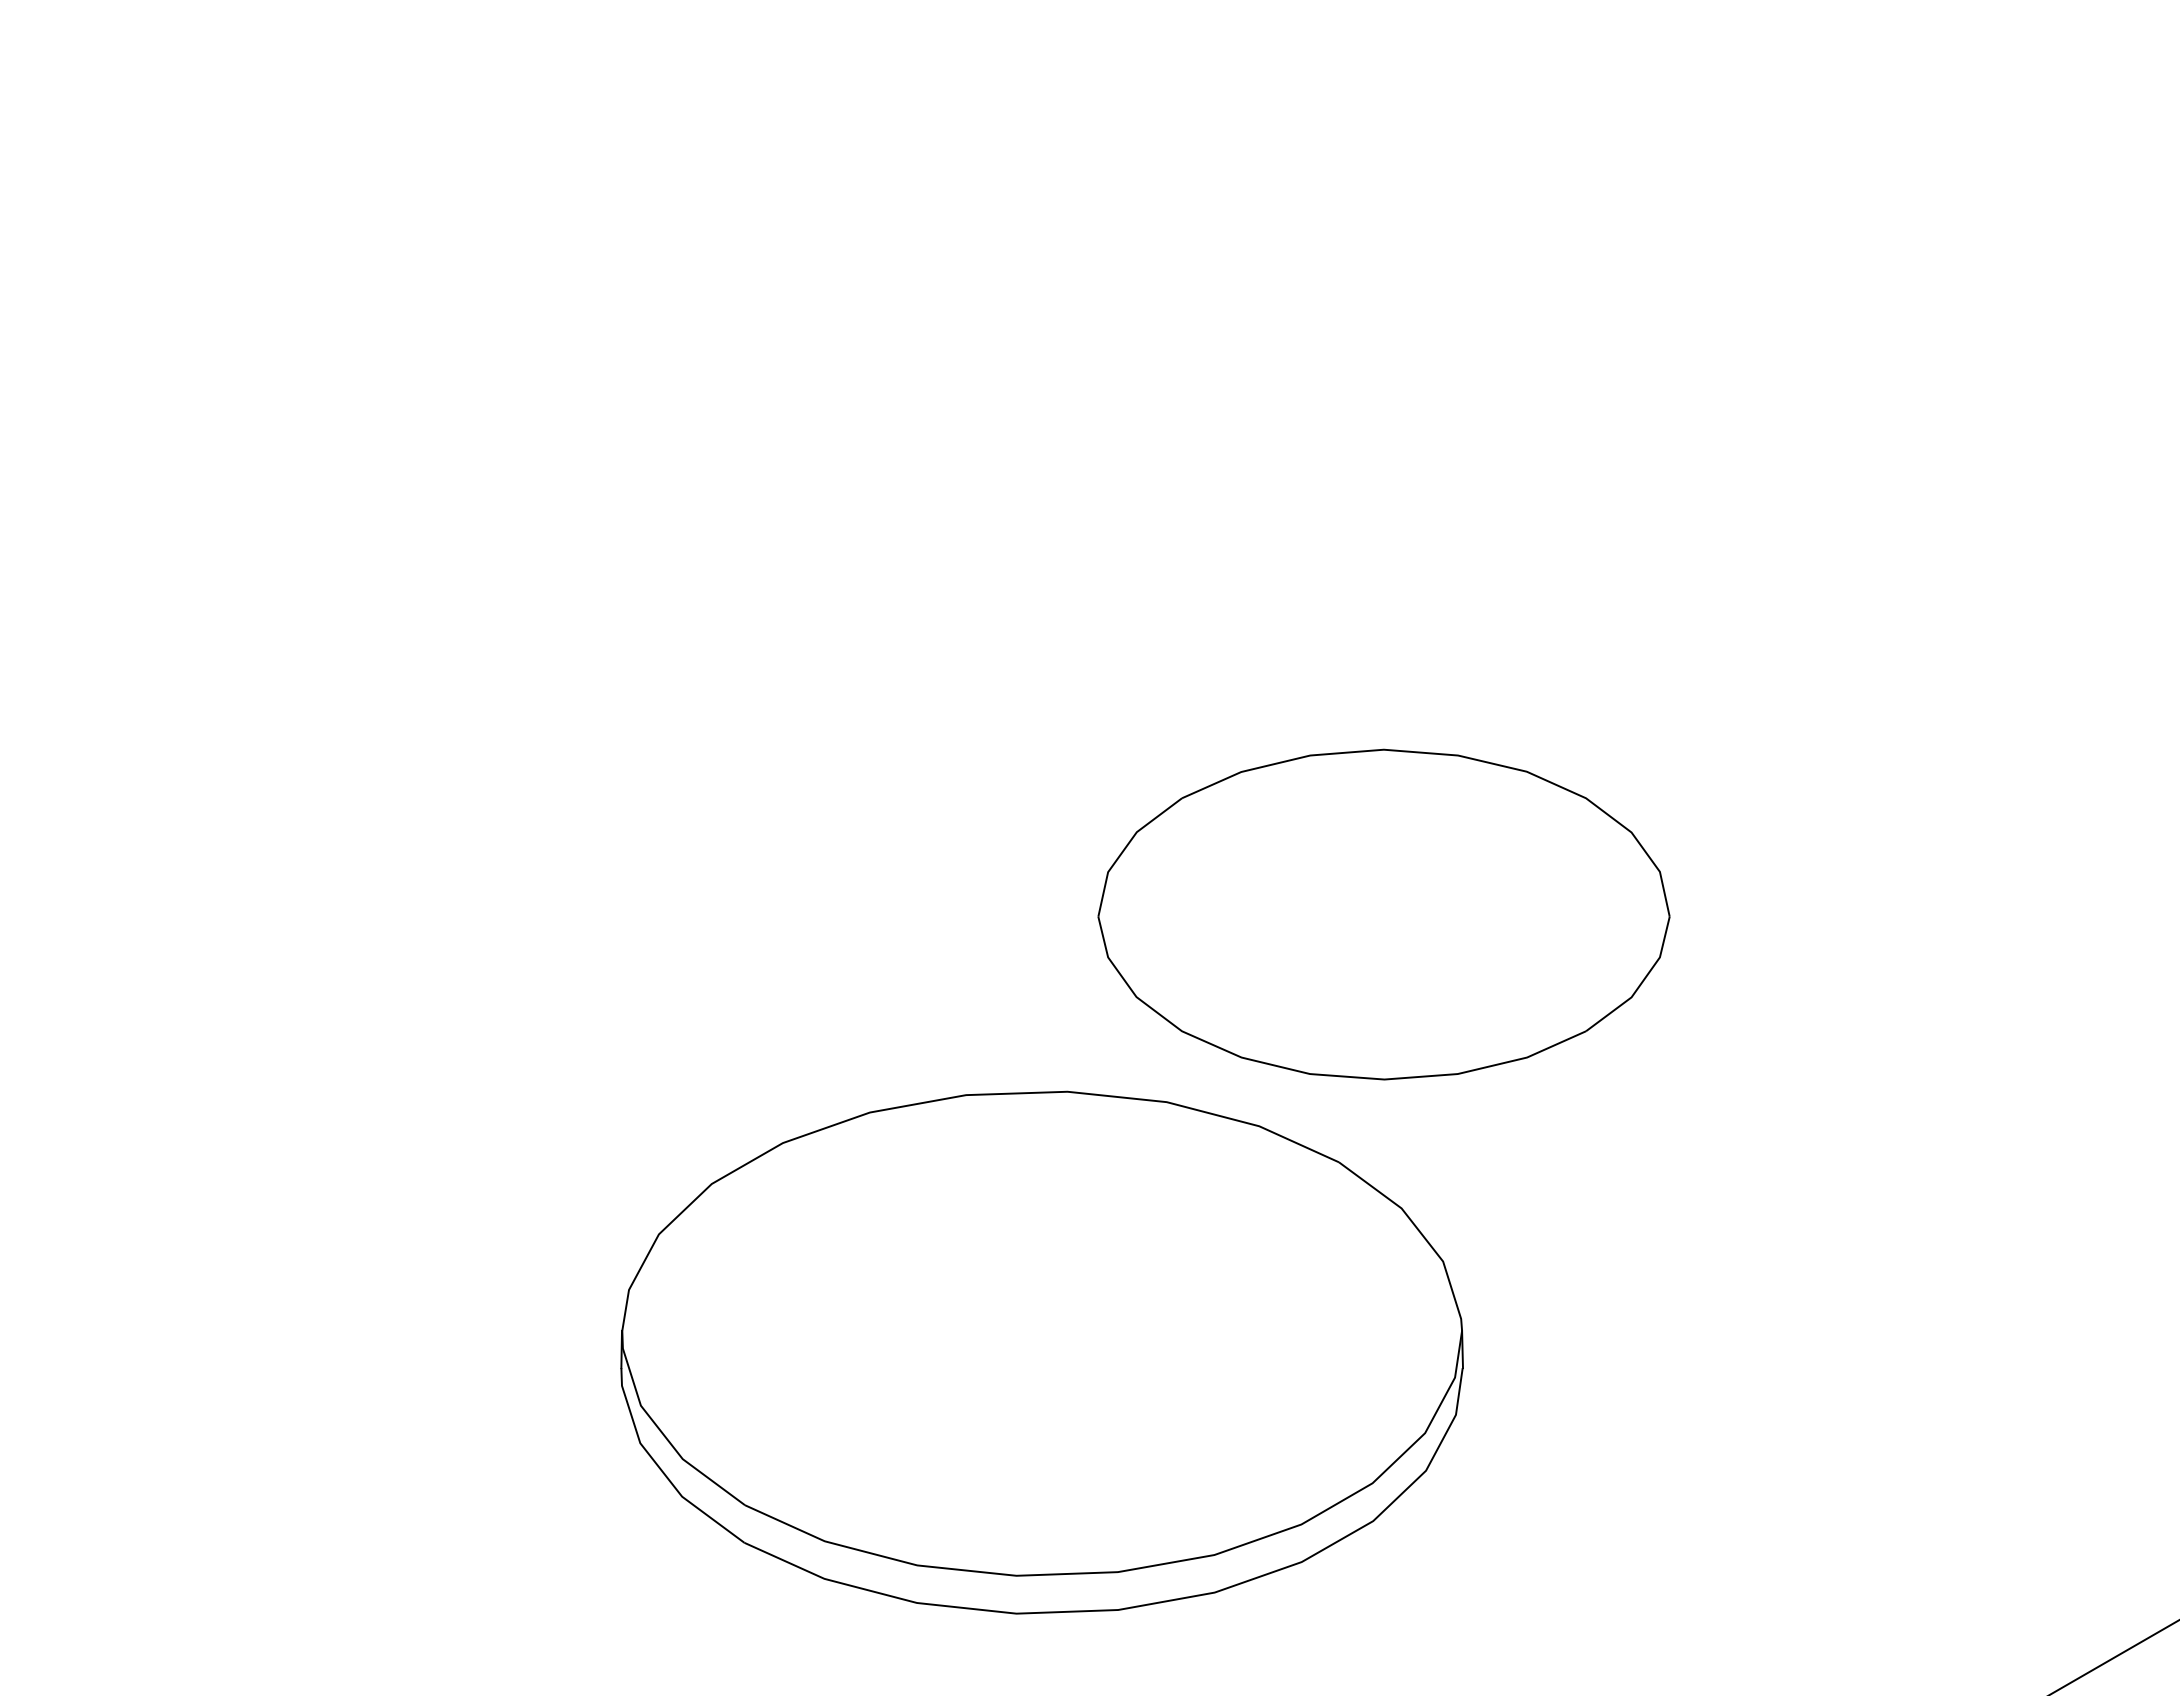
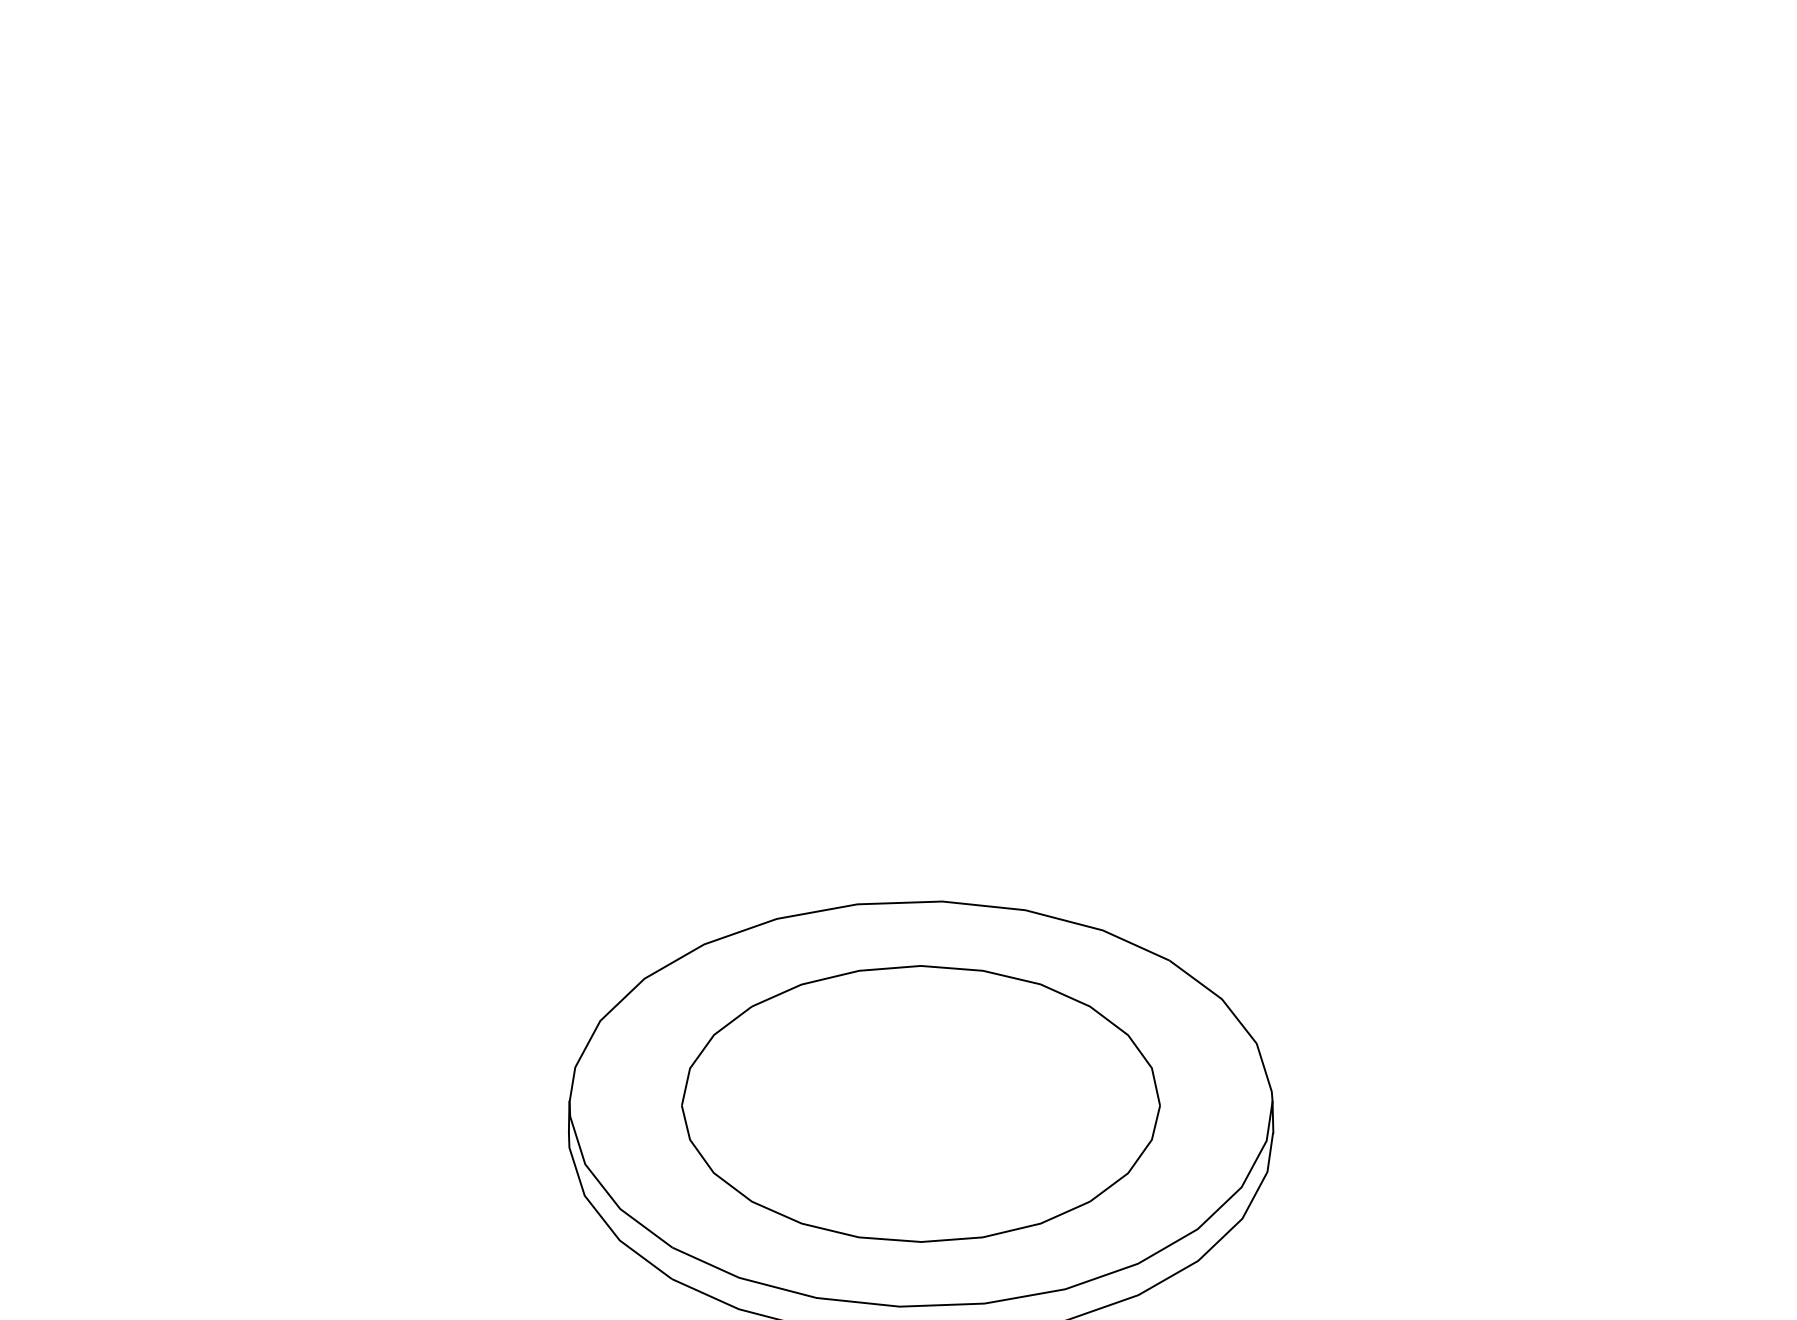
part: (1383, 914) -> (920, 1103), moved

